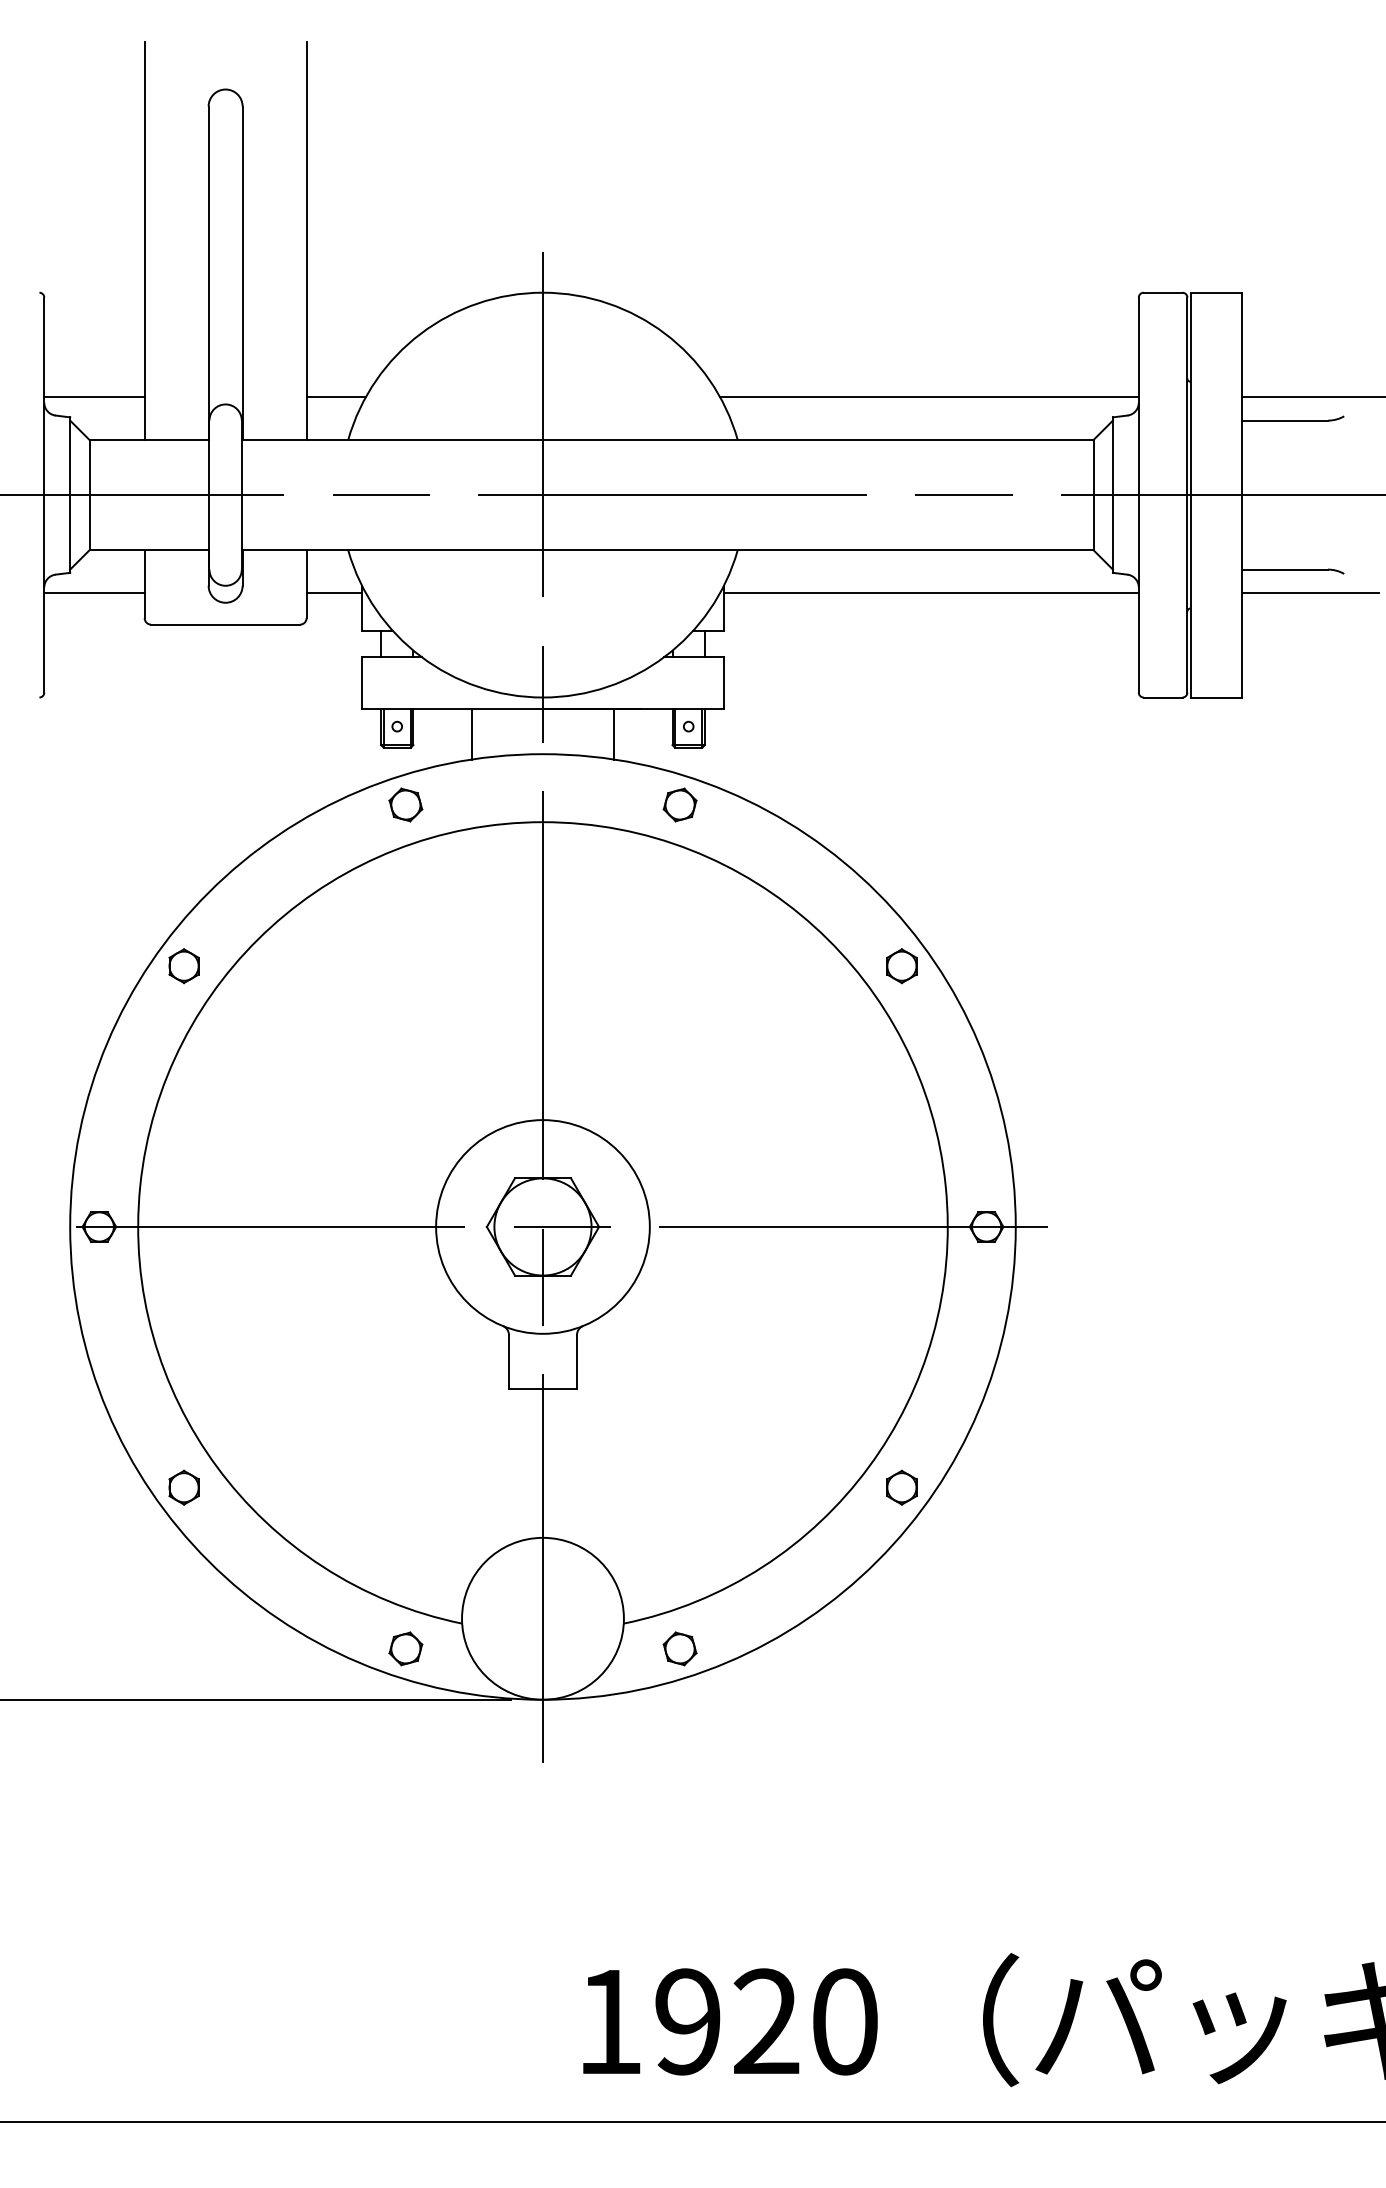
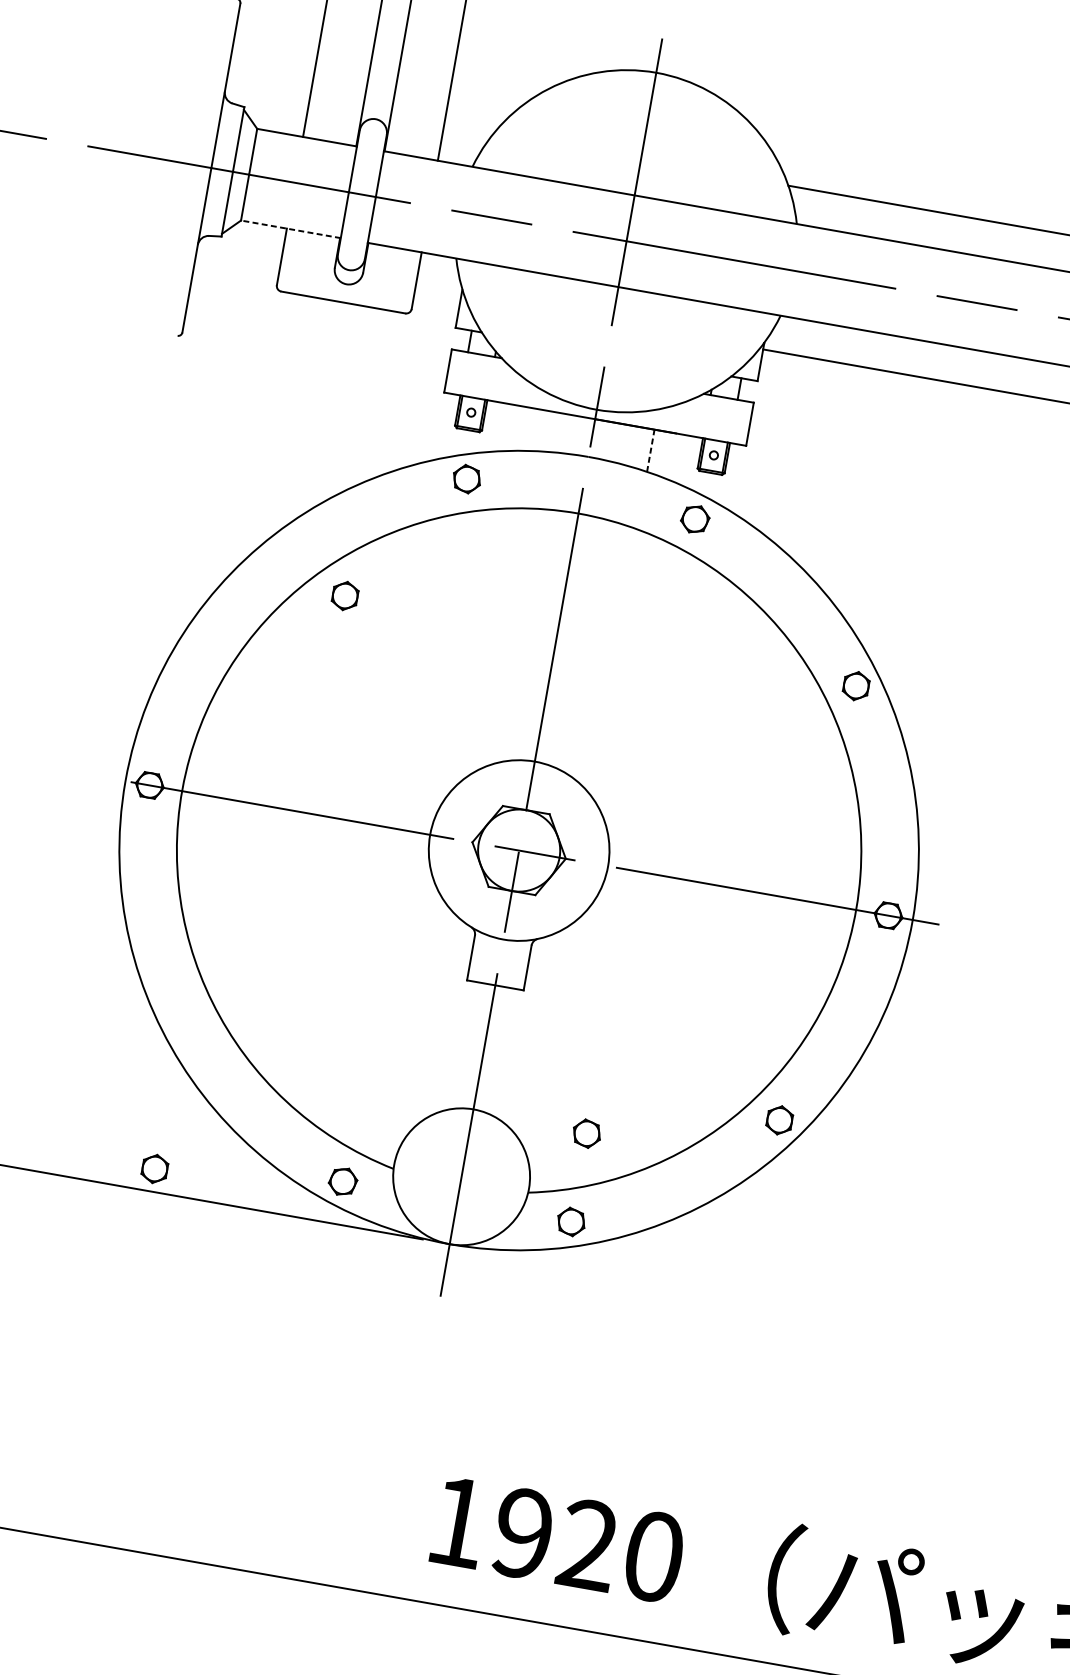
line: (94, 397) -> (267, 94), removed
line: (335, 397) -> (468, 129), removed
line: (149, 550) -> (290, 229), solid -> dashed
line: (94, 593) -> (238, 257), removed
line: (333, 593) -> (437, 292), removed
line: (471, 733) -> (532, 429), removed
line: (614, 733) -> (651, 450), solid -> dashed
part: (183, 966) -> (344, 596), moved
part: (183, 1487) -> (154, 1168), moved
part: (679, 1542) -> (586, 1133), added

